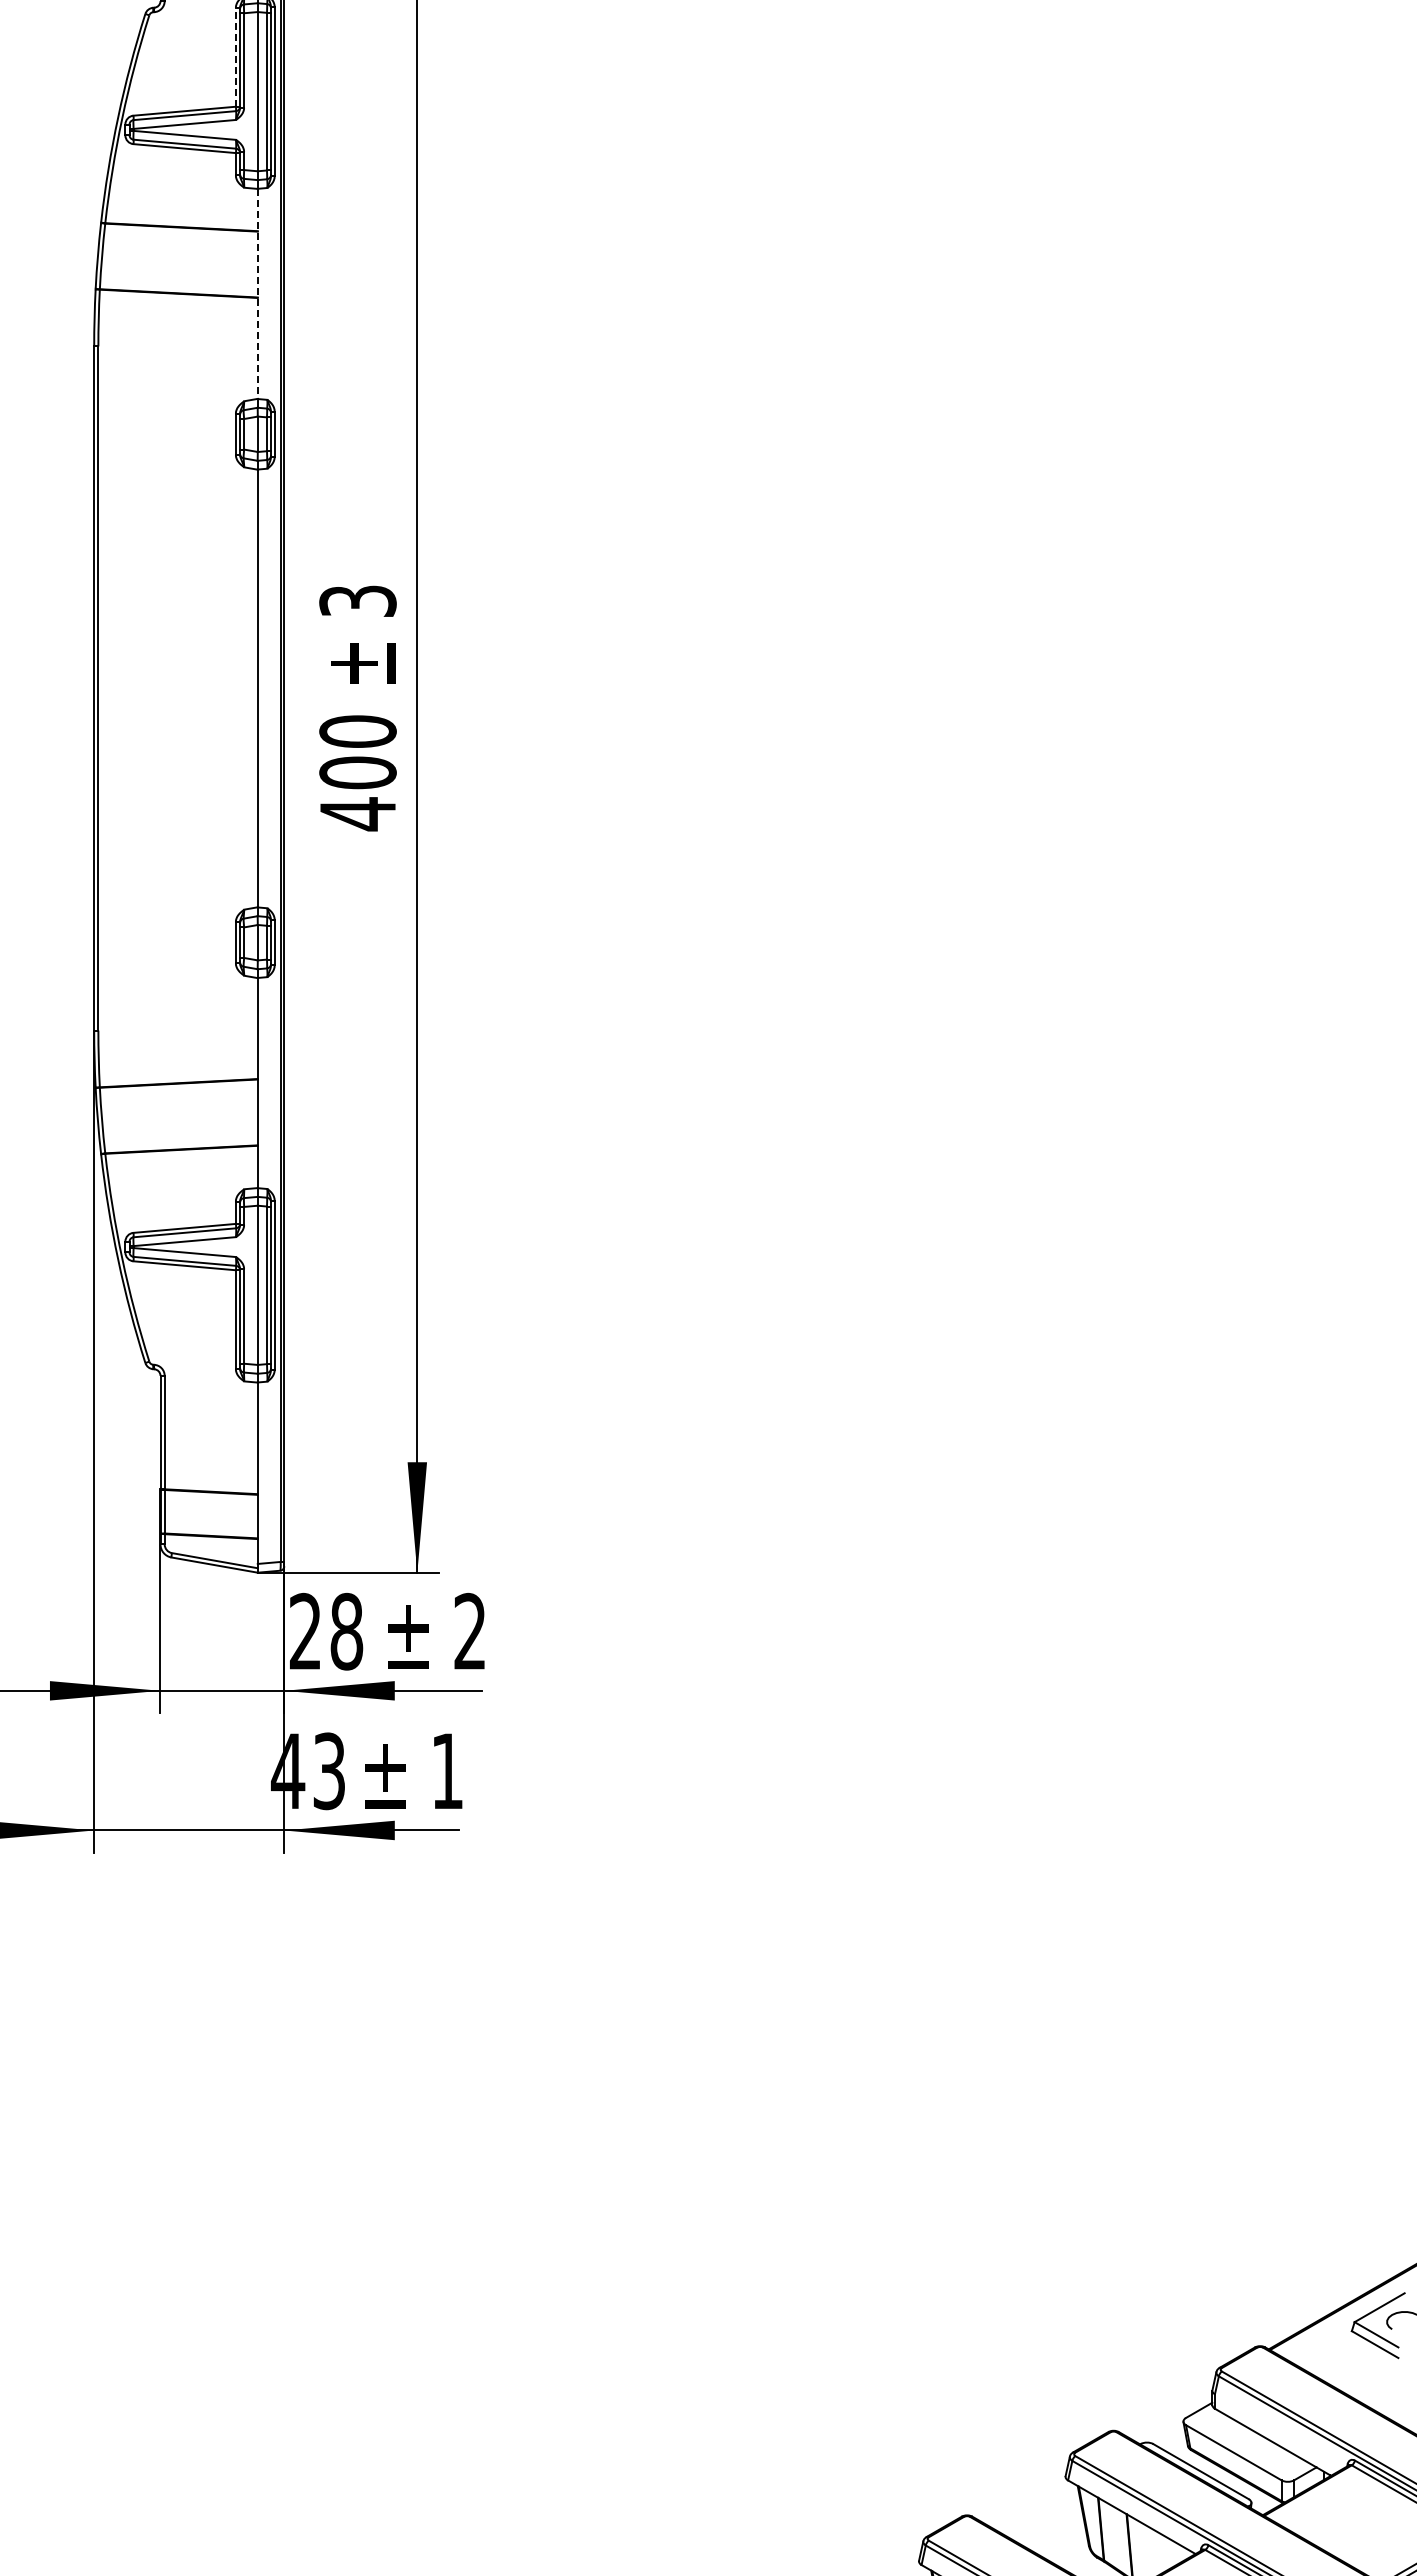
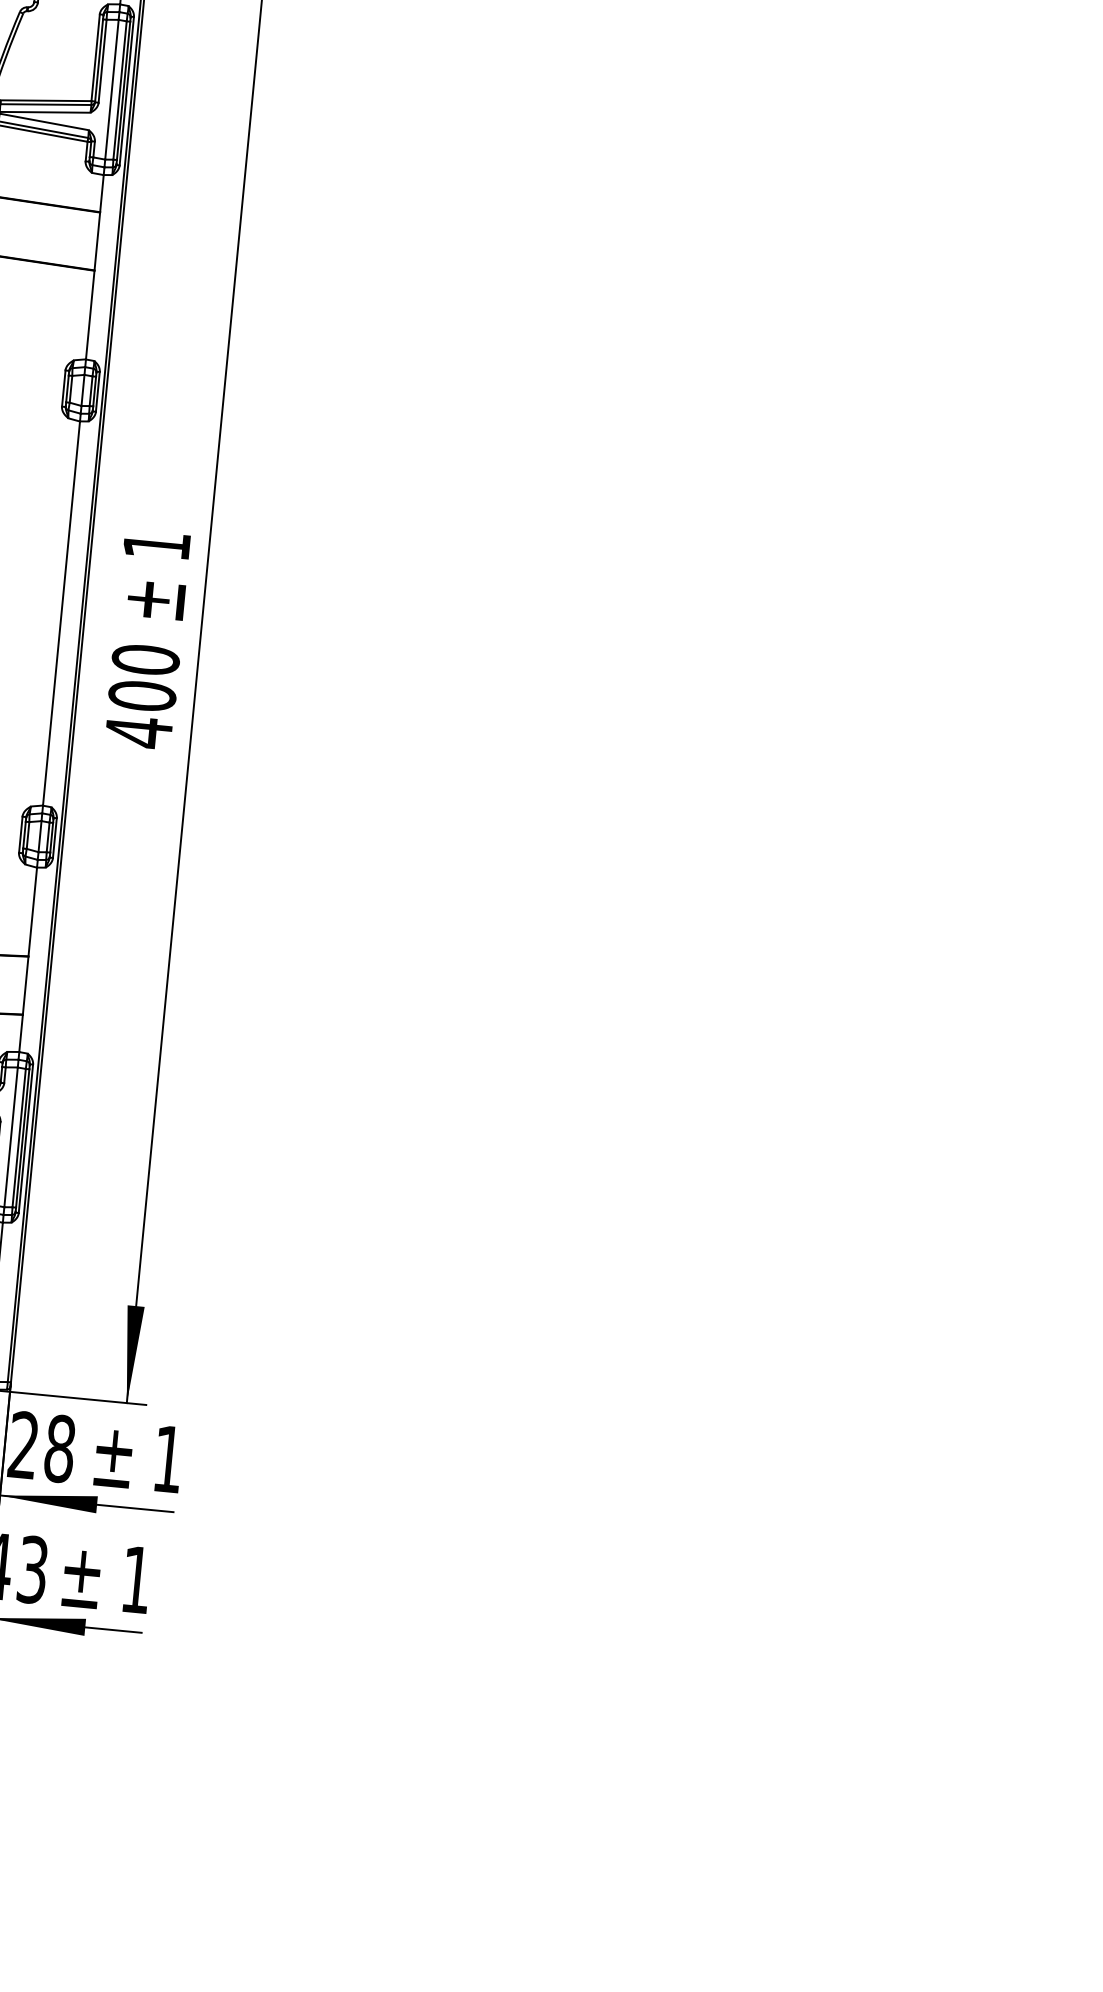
line: (235, 56) -> (95, 56), dashed -> solid
line: (257, 294) -> (94, 267), dashed -> solid
text: (357, 600) -> (156, 544), 3 -> 1
text: (469, 1630) -> (167, 1458), 2 -> 1

